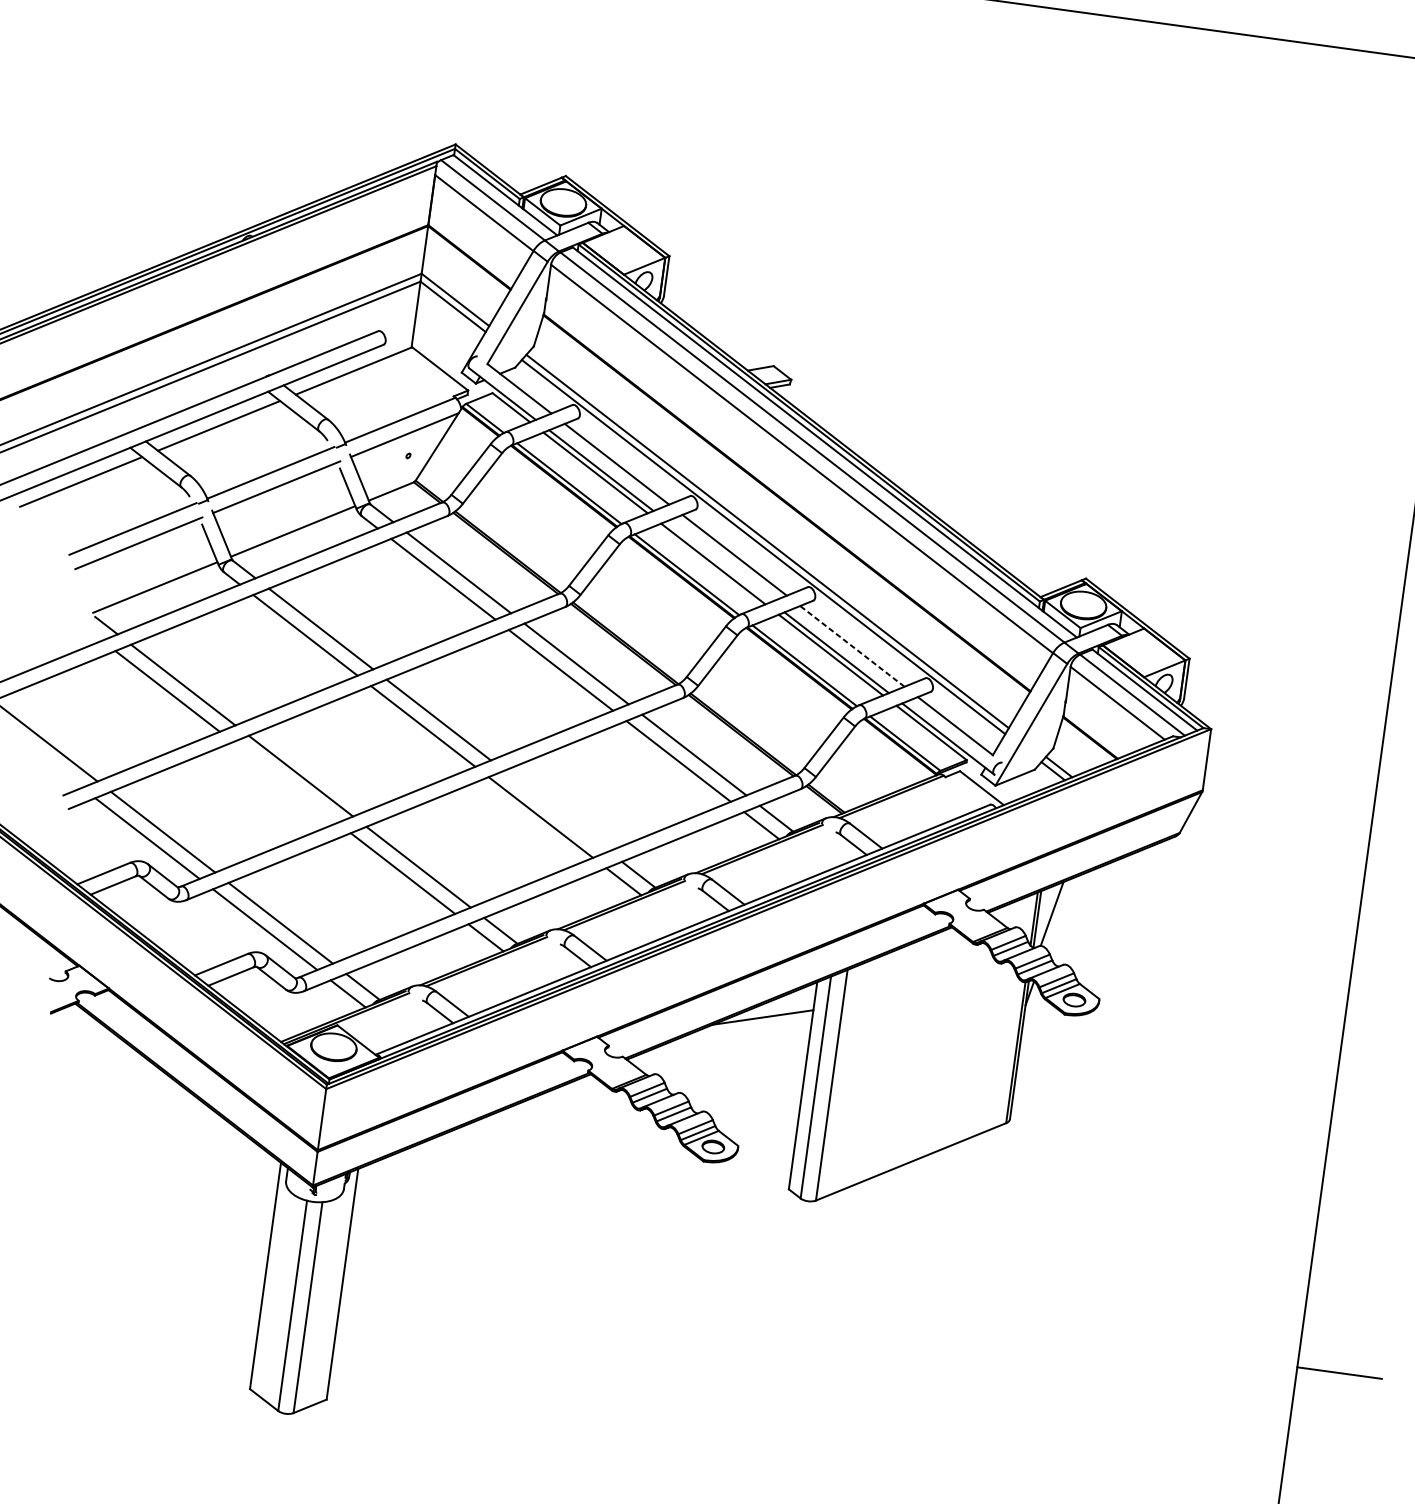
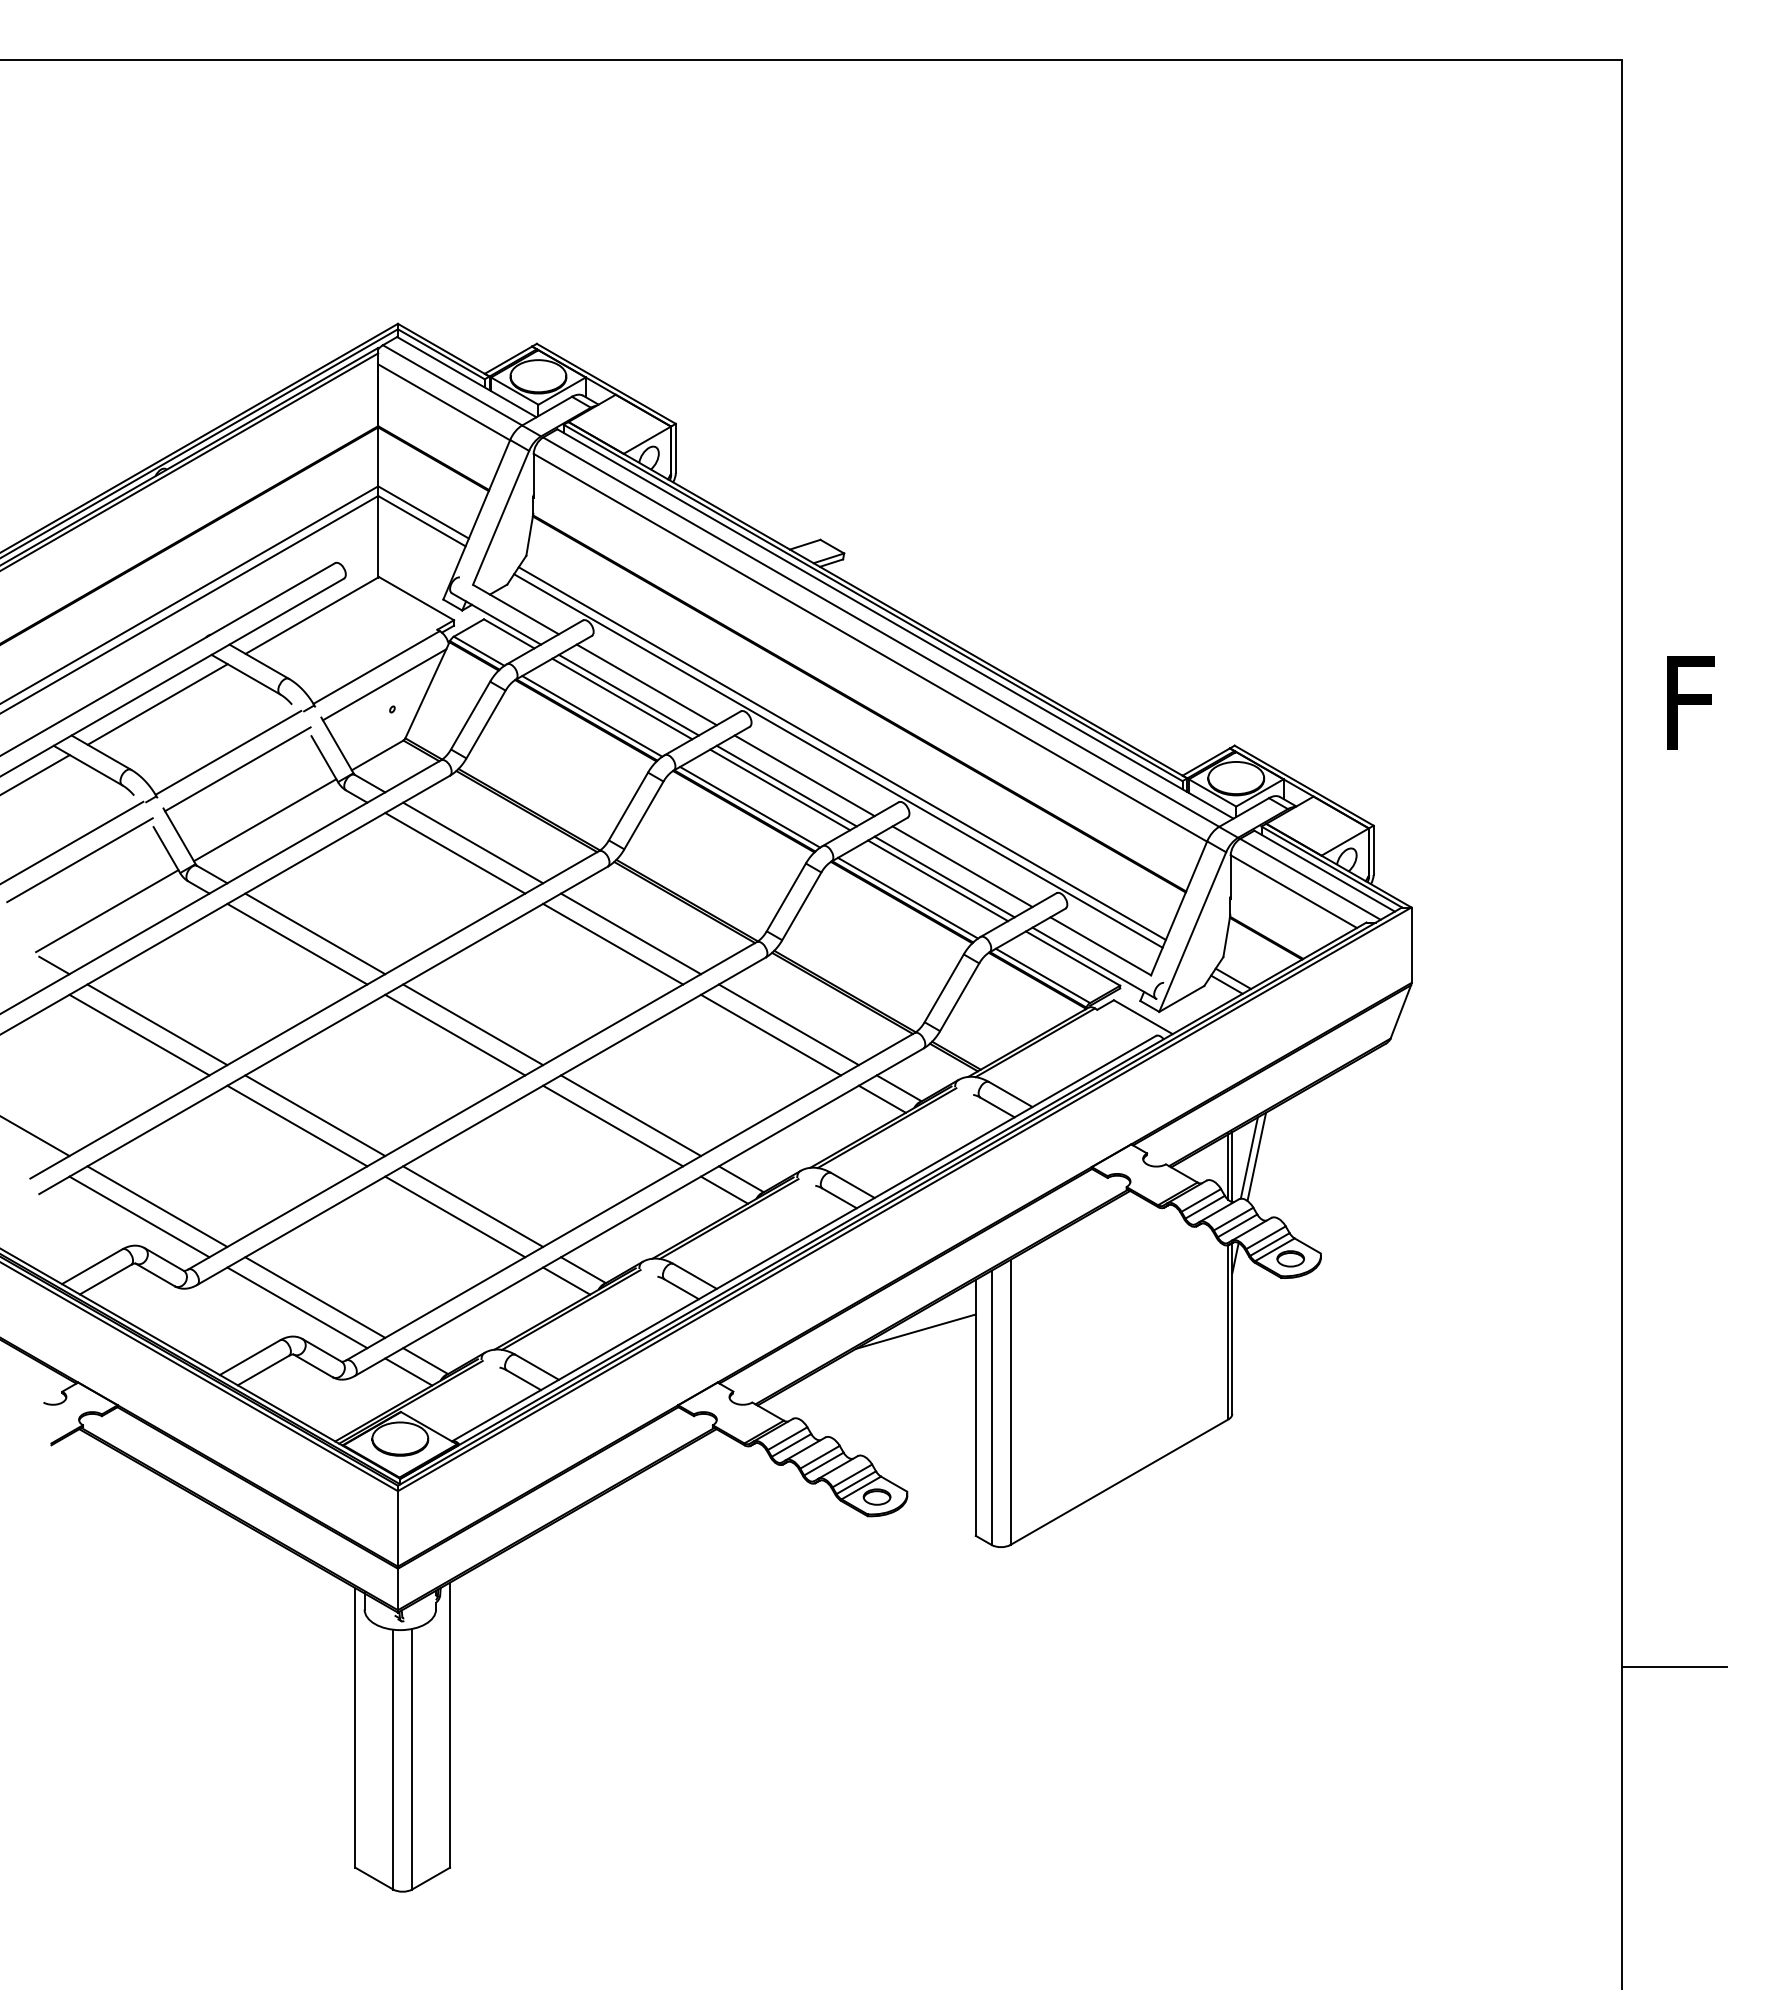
line: (718, 561) -> (786, 785), added
line: (852, 646) -> (962, 866), dashed -> solid
line: (285, 782) -> (297, 1125), added
line: (556, 811) -> (631, 1115), added
line: (1058, 913) -> (1256, 1156), added

